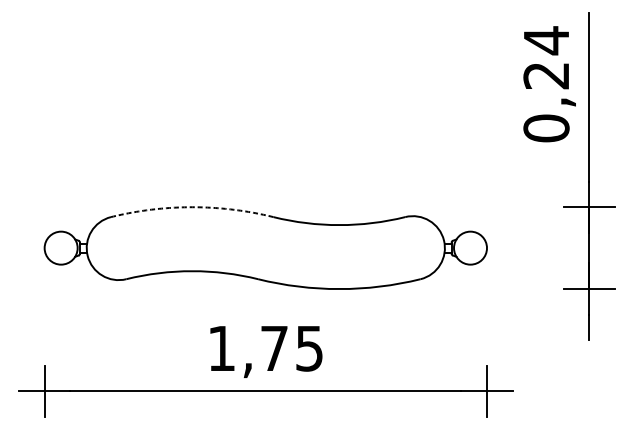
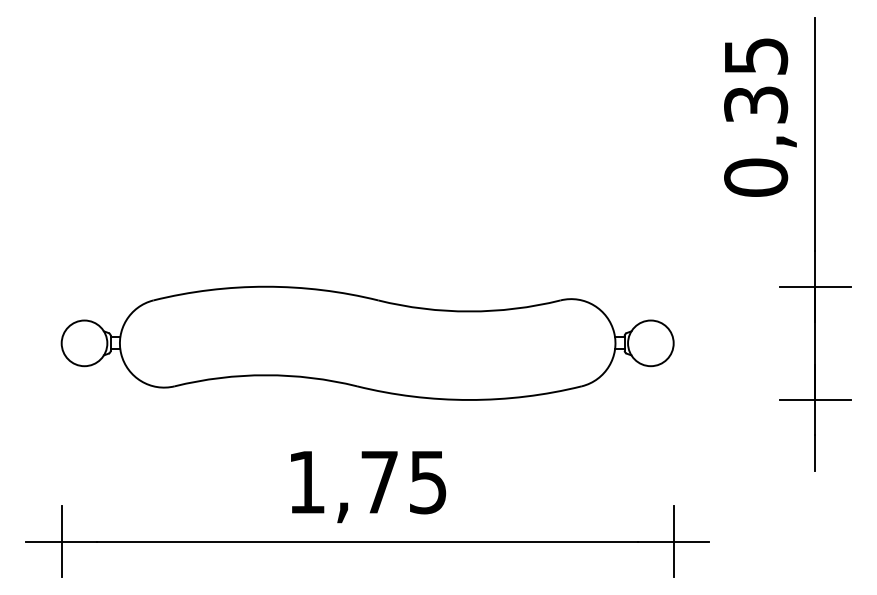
text: (546, 57) -> (756, 79), 0,24 -> 0,35
arc: (191, 207) -> (265, 286), dashed -> solid

